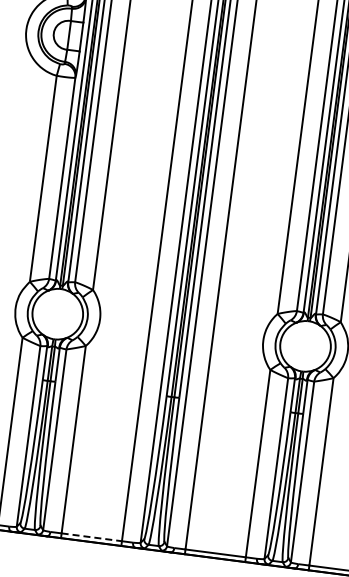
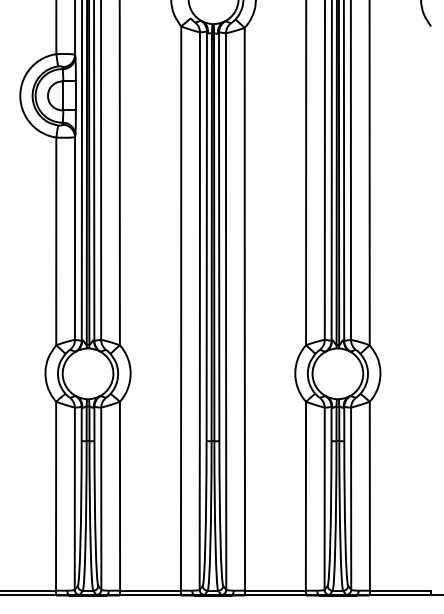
line: (92, 537) -> (151, 590), dashed -> solid

